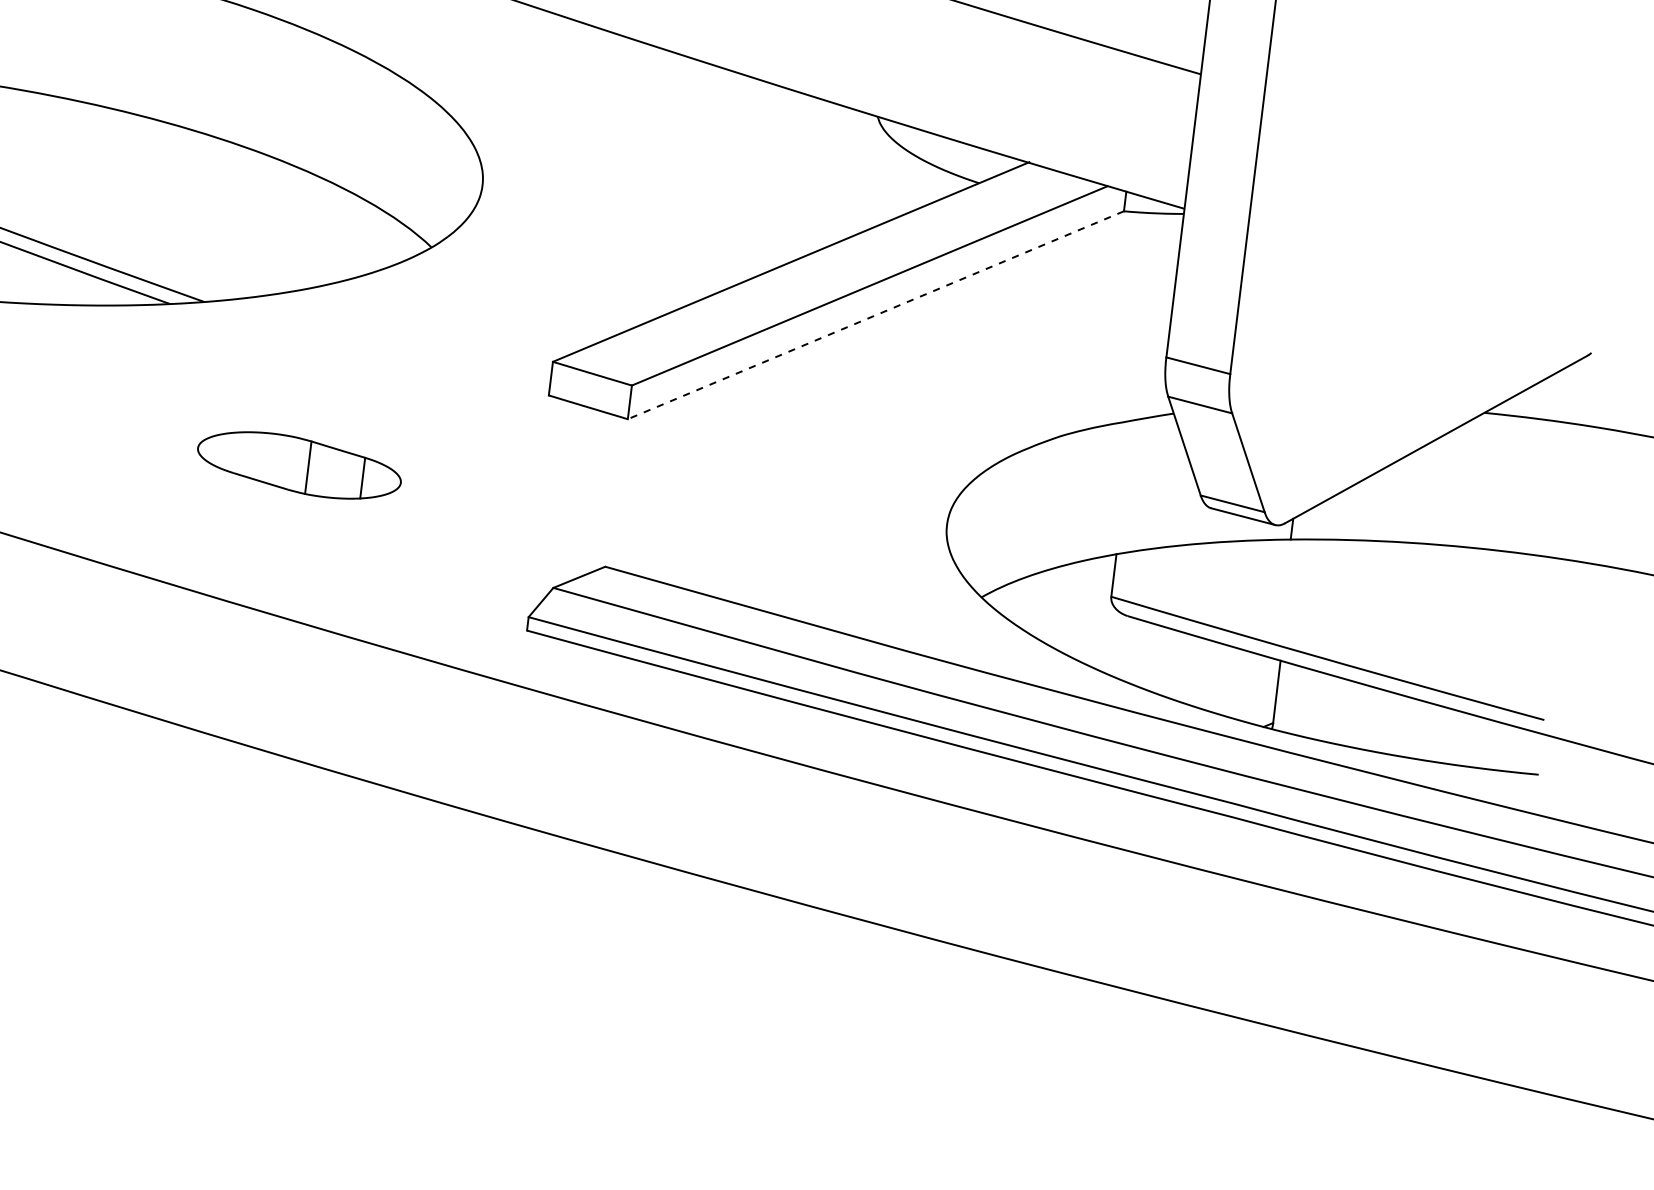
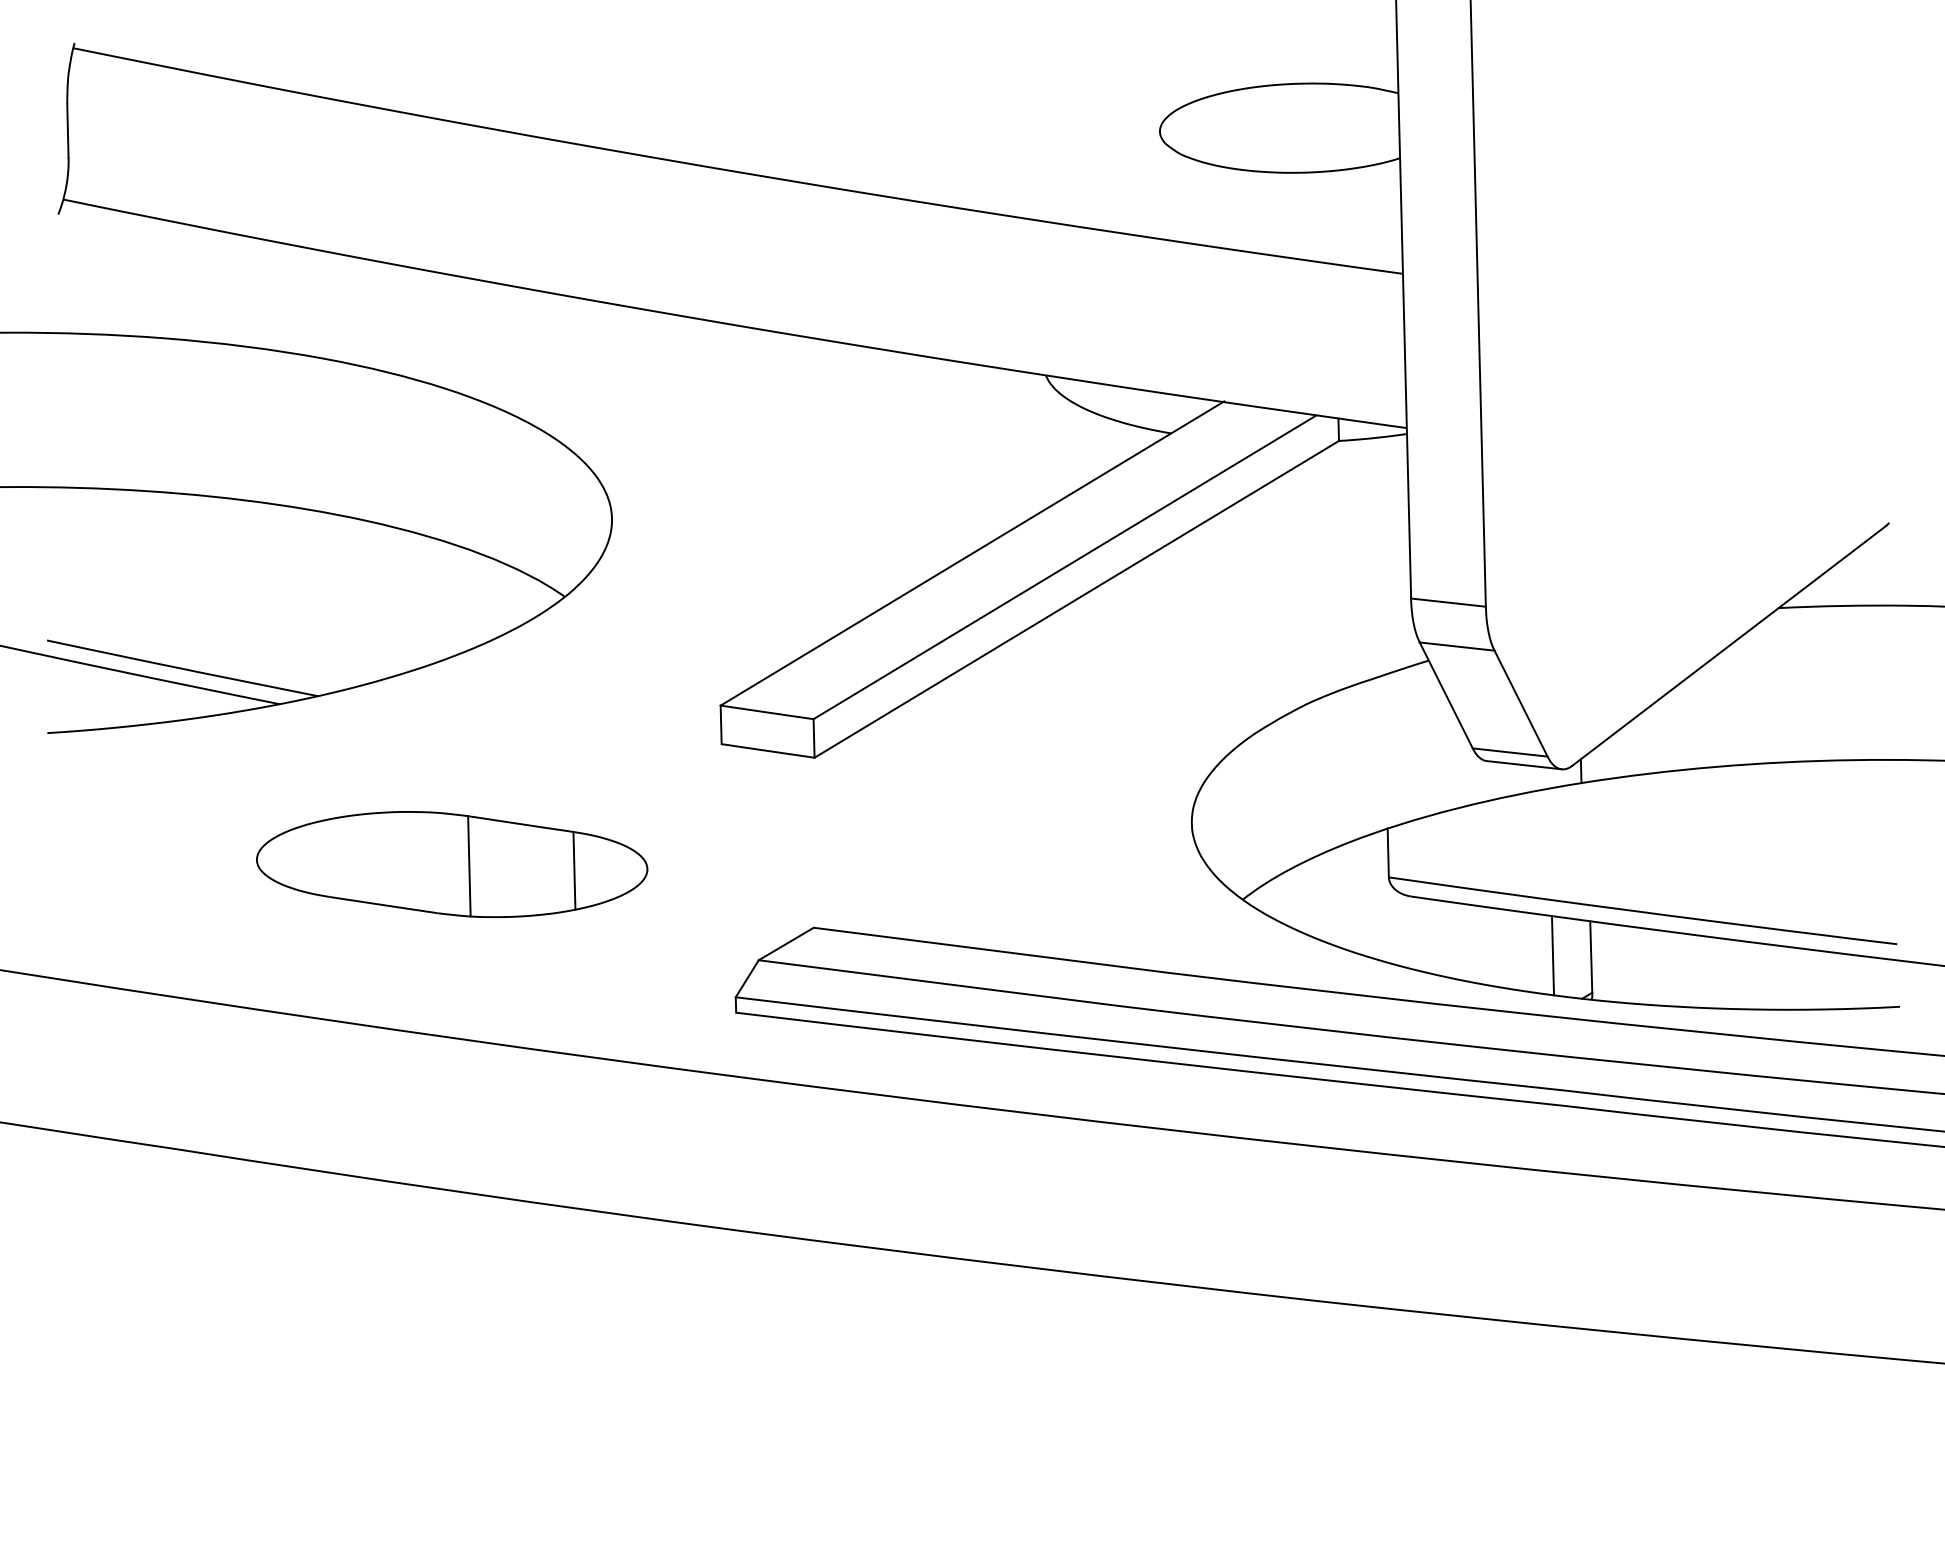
line: (875, 315) -> (1076, 599), dashed -> solid
part: (299, 465) -> (452, 864), size x1.67
line: (1243, 685) -> (1552, 955), added

